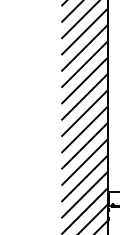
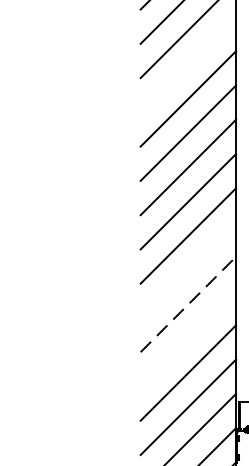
line: (84, 31) -> (187, 64), removed
line: (84, 129) -> (187, 270), removed
line: (85, 145) -> (189, 303), solid -> dashed
line: (84, 161) -> (187, 337), removed

